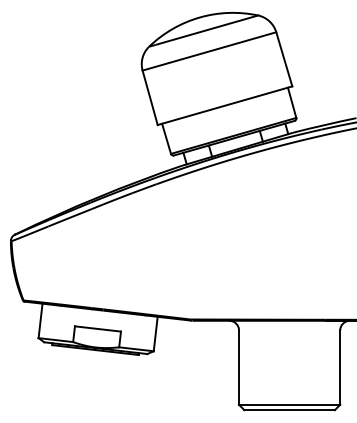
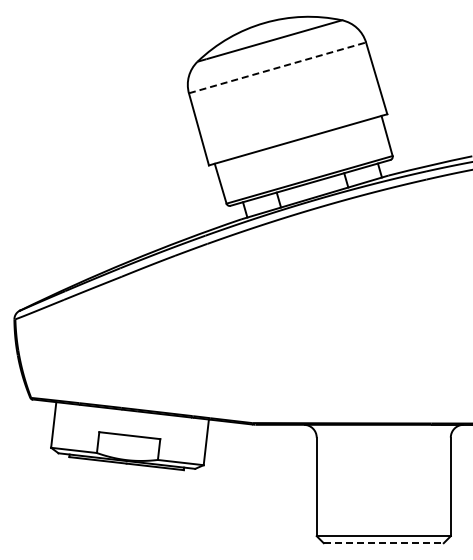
line: (209, 51) -> (277, 67), solid -> dashed
line: (289, 410) -> (383, 543), solid -> dashed

